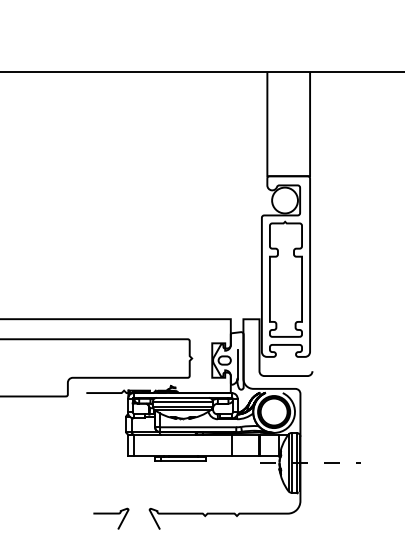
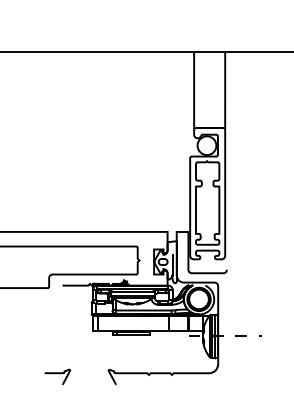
curve: (111, 515) -> (57, 374), moved

